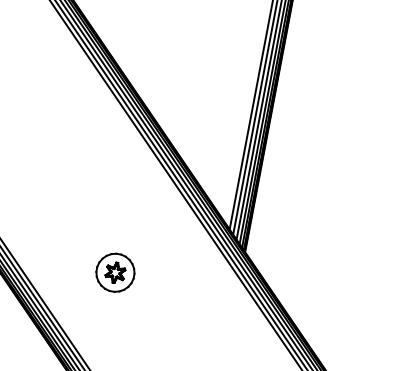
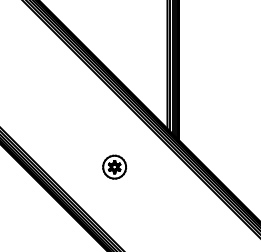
part: (115, 271) -> (114, 166), moved

